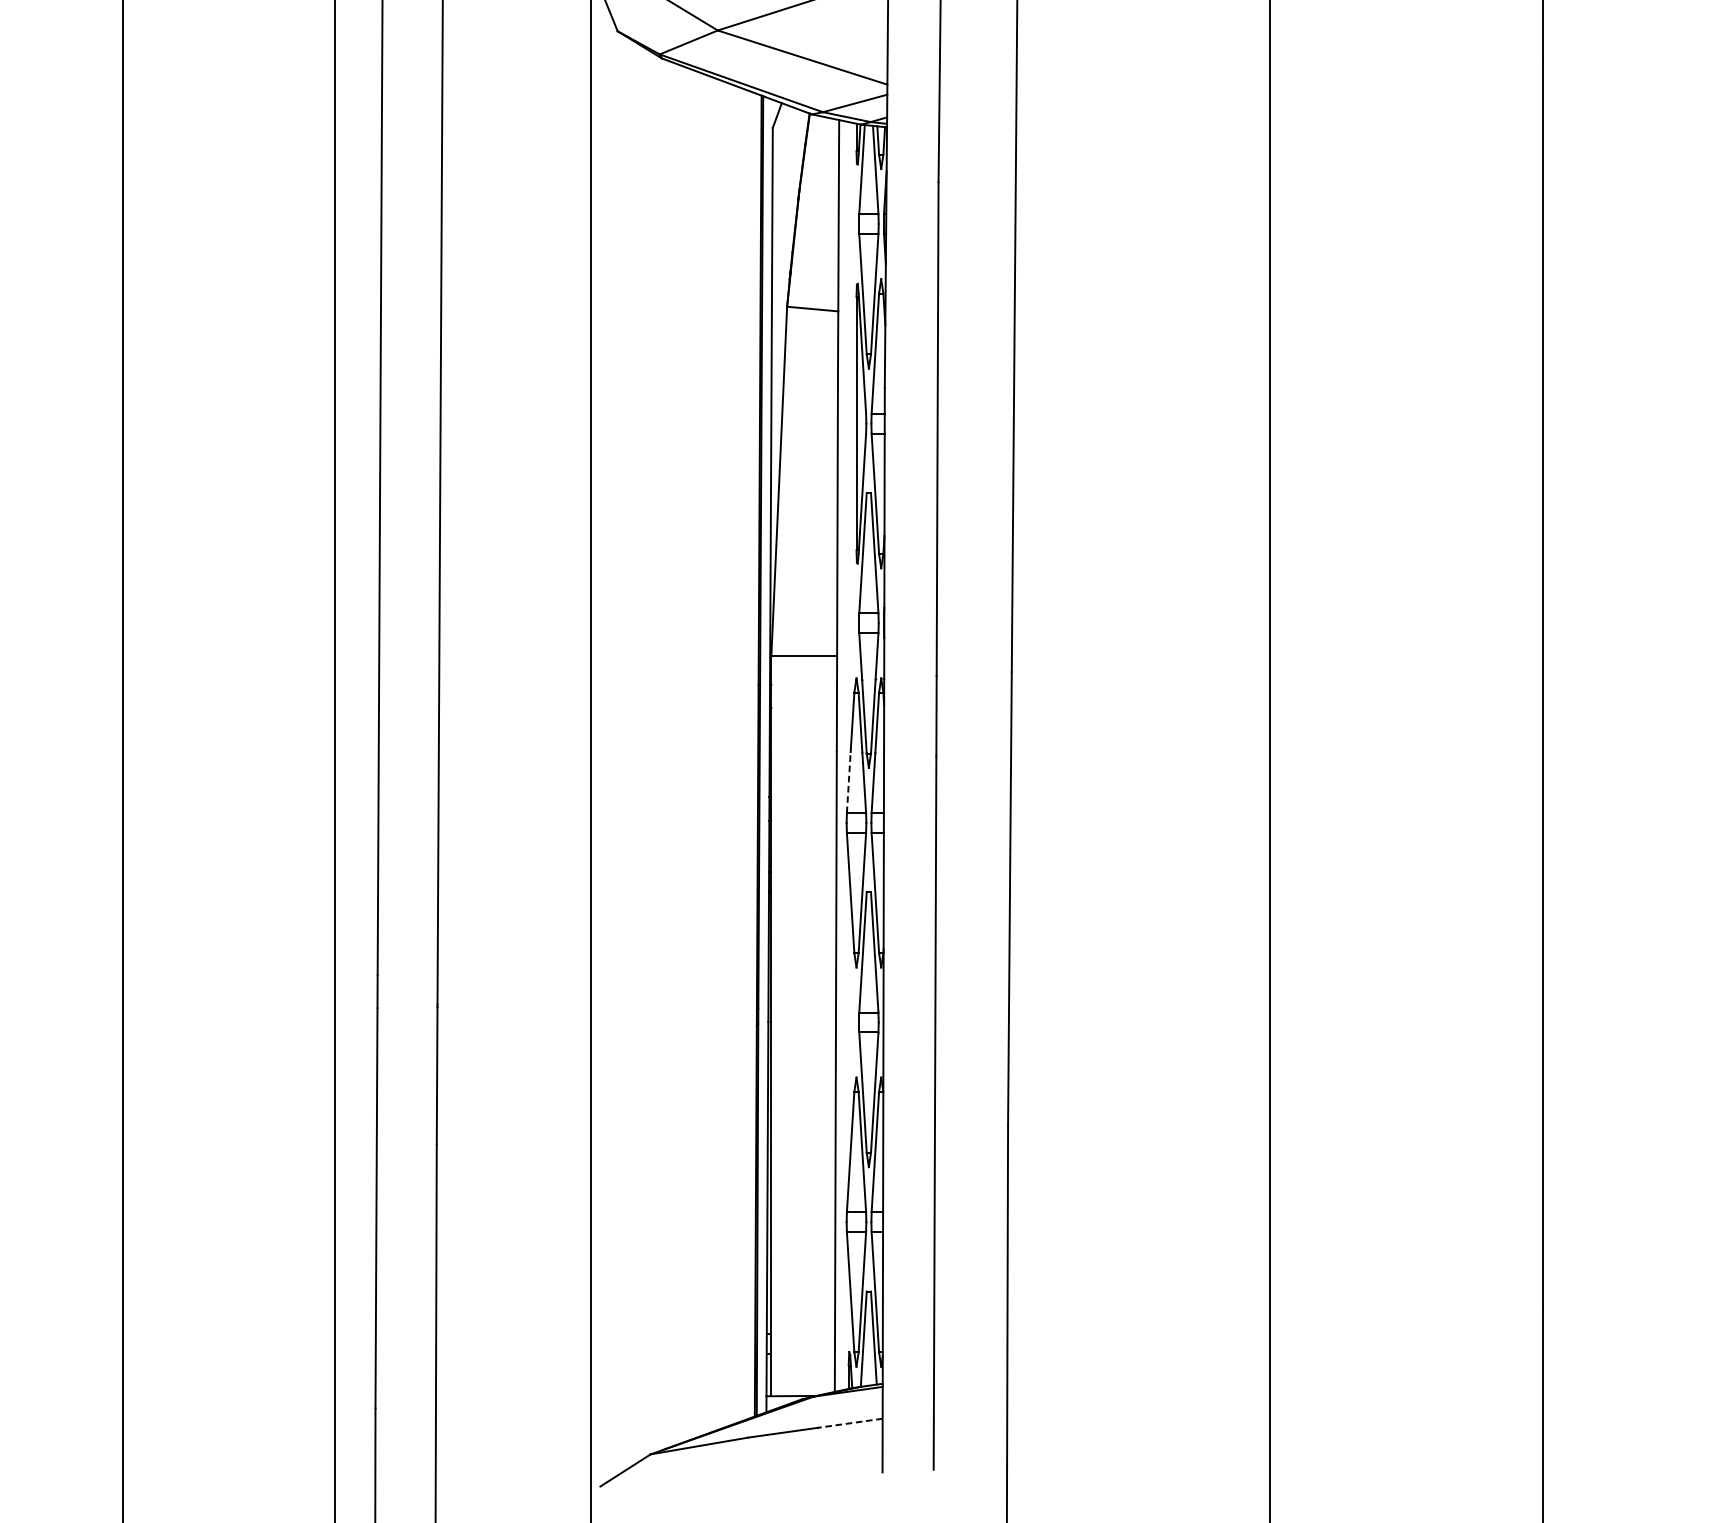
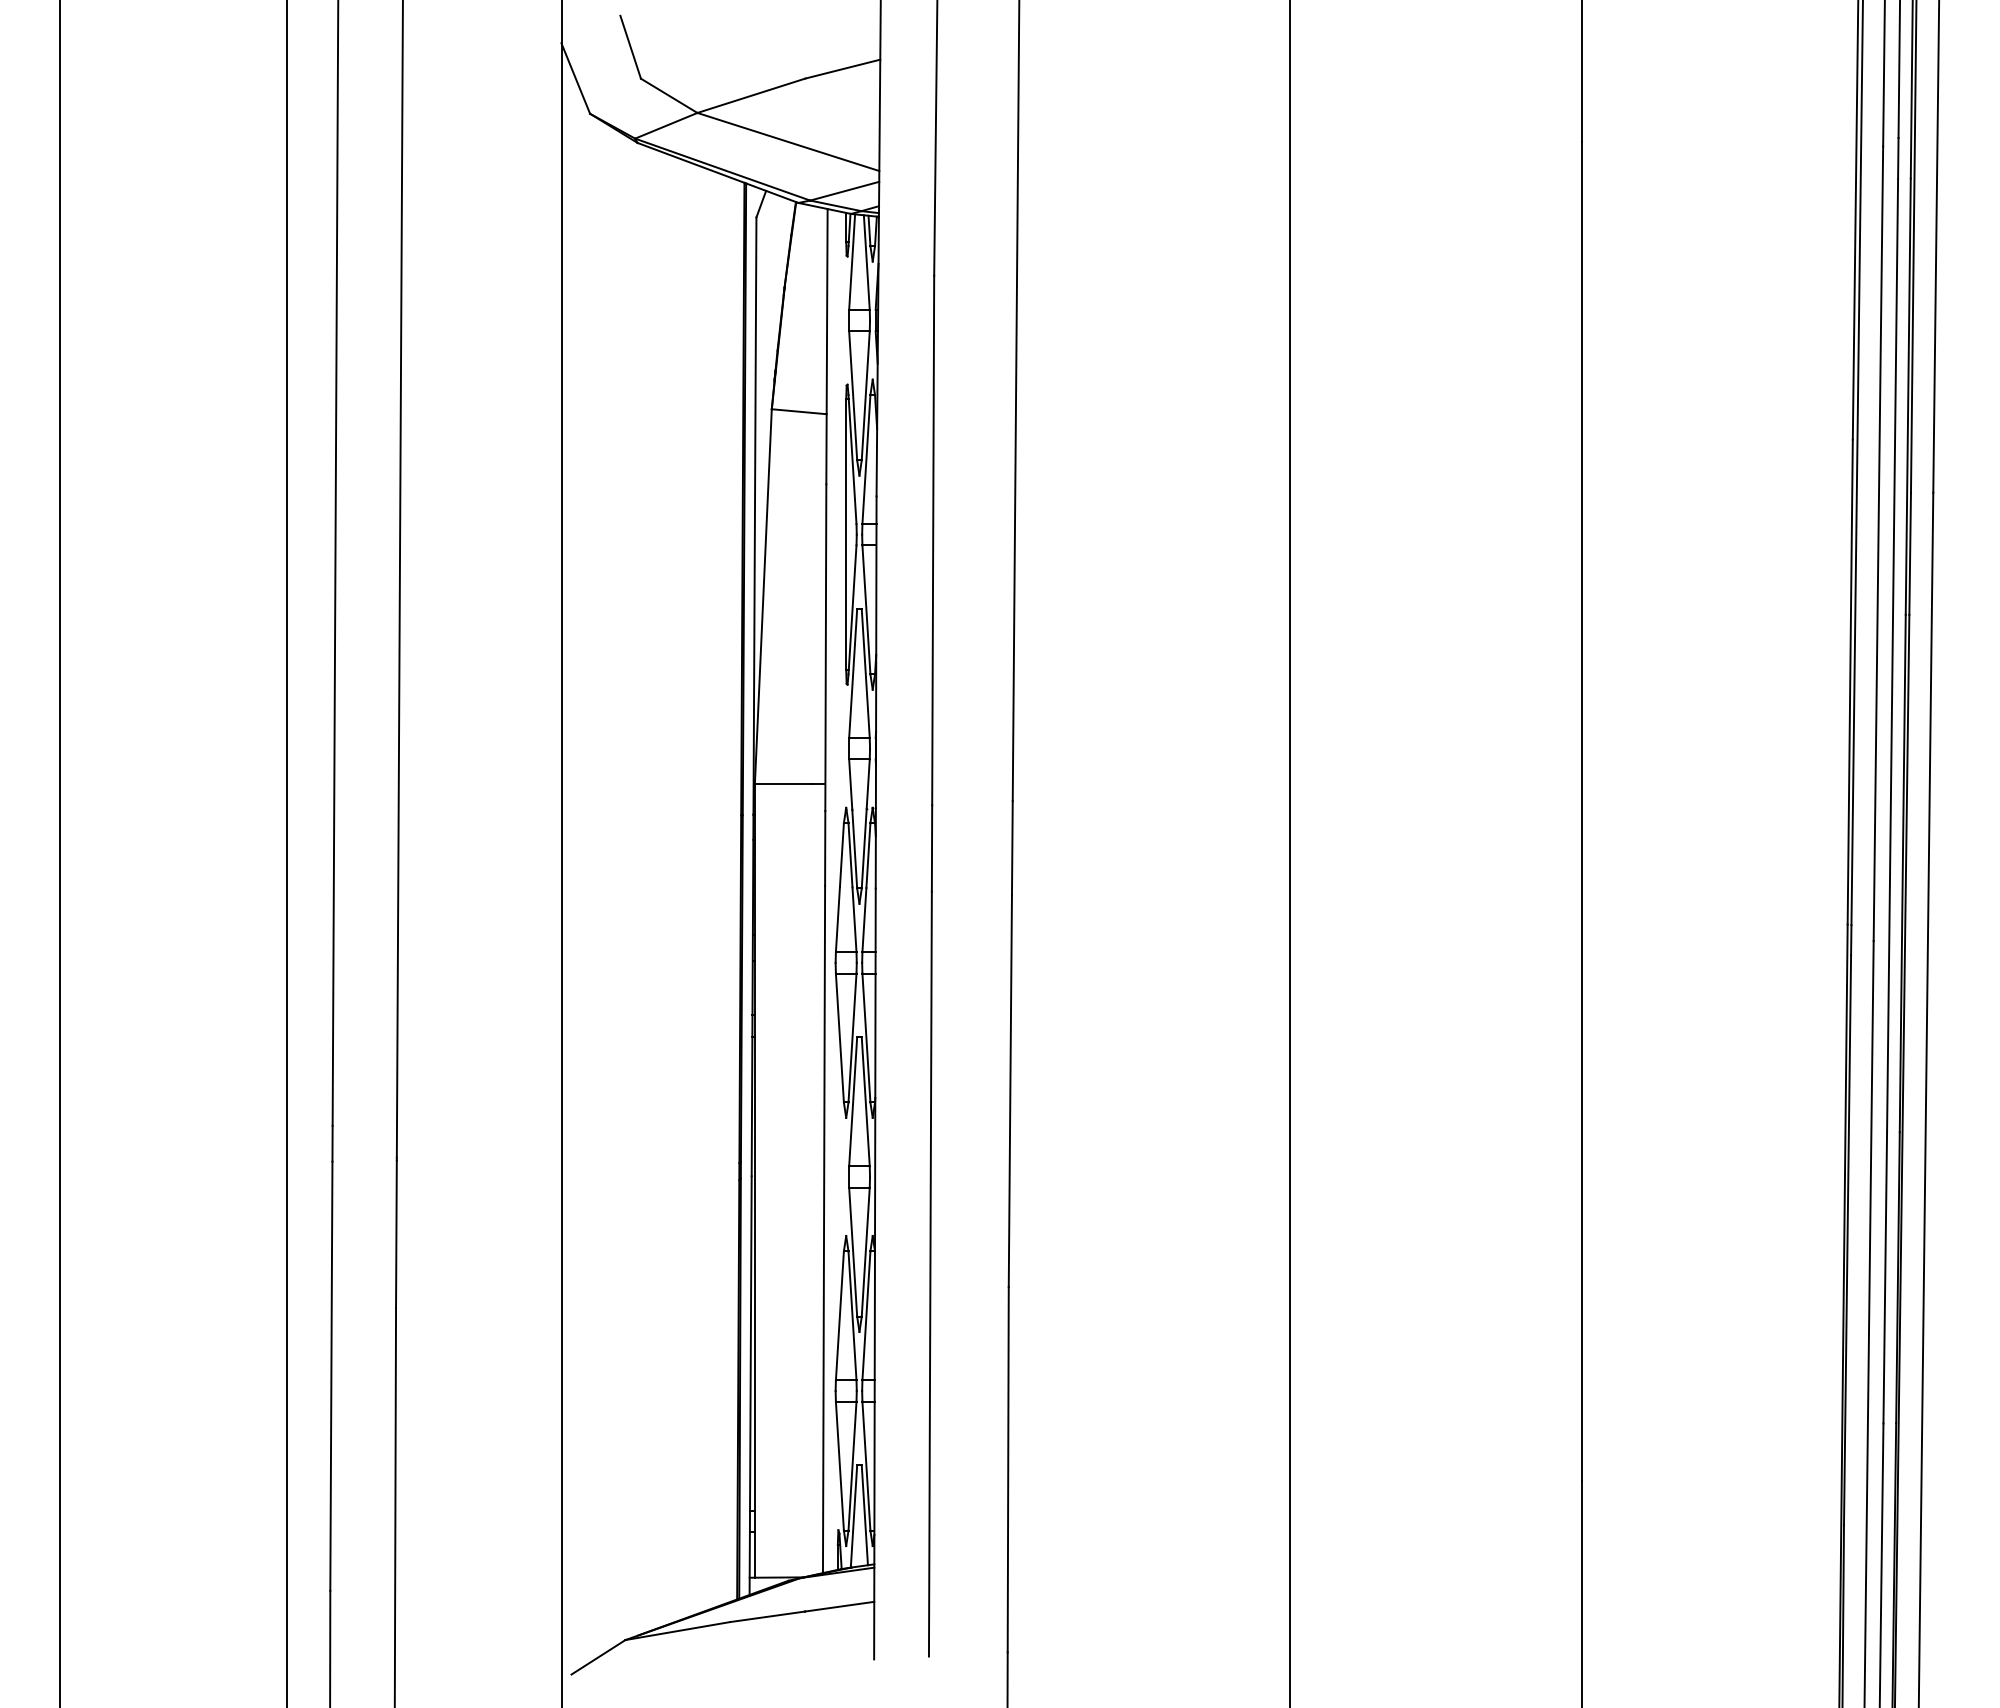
line: (848, 782) -> (837, 919), dashed -> solid
line: (850, 1423) -> (839, 1606), dashed -> solid

